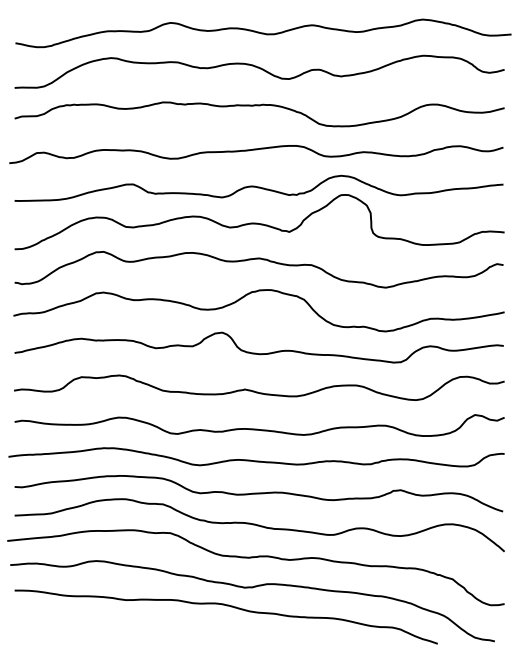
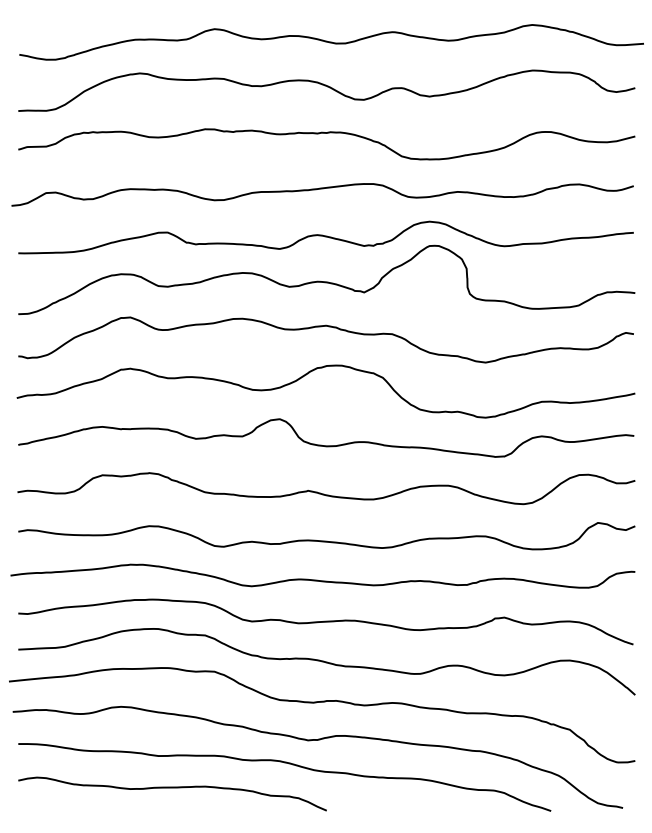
curve: (137, 625) -> (172, 788), added

